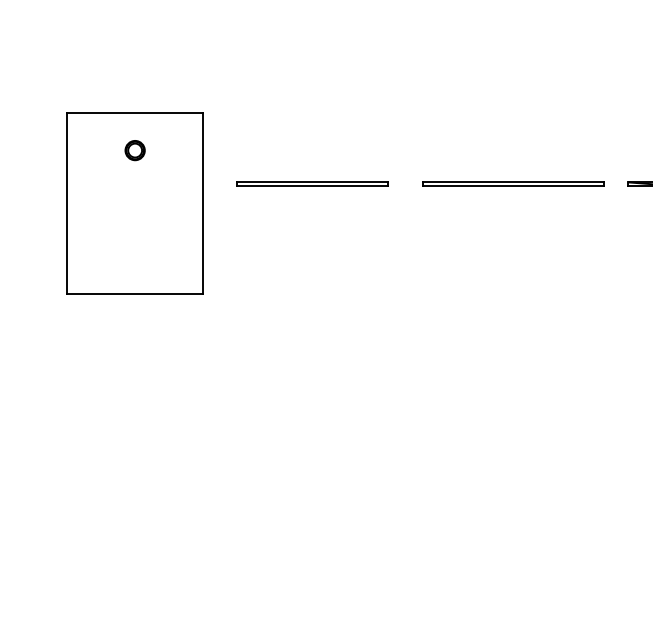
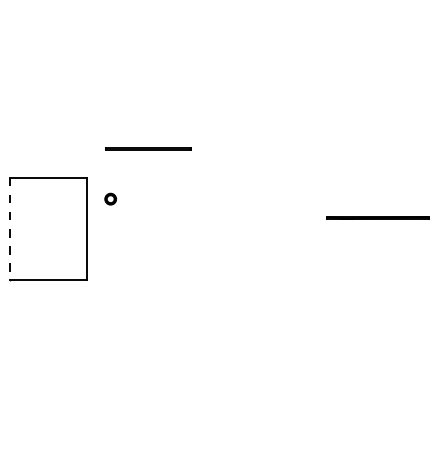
part: (134, 149) -> (110, 198), moved
line: (312, 183) -> (148, 148), moved
line: (512, 183) -> (261, 217), removed
line: (67, 204) -> (10, 229), solid -> dashed

